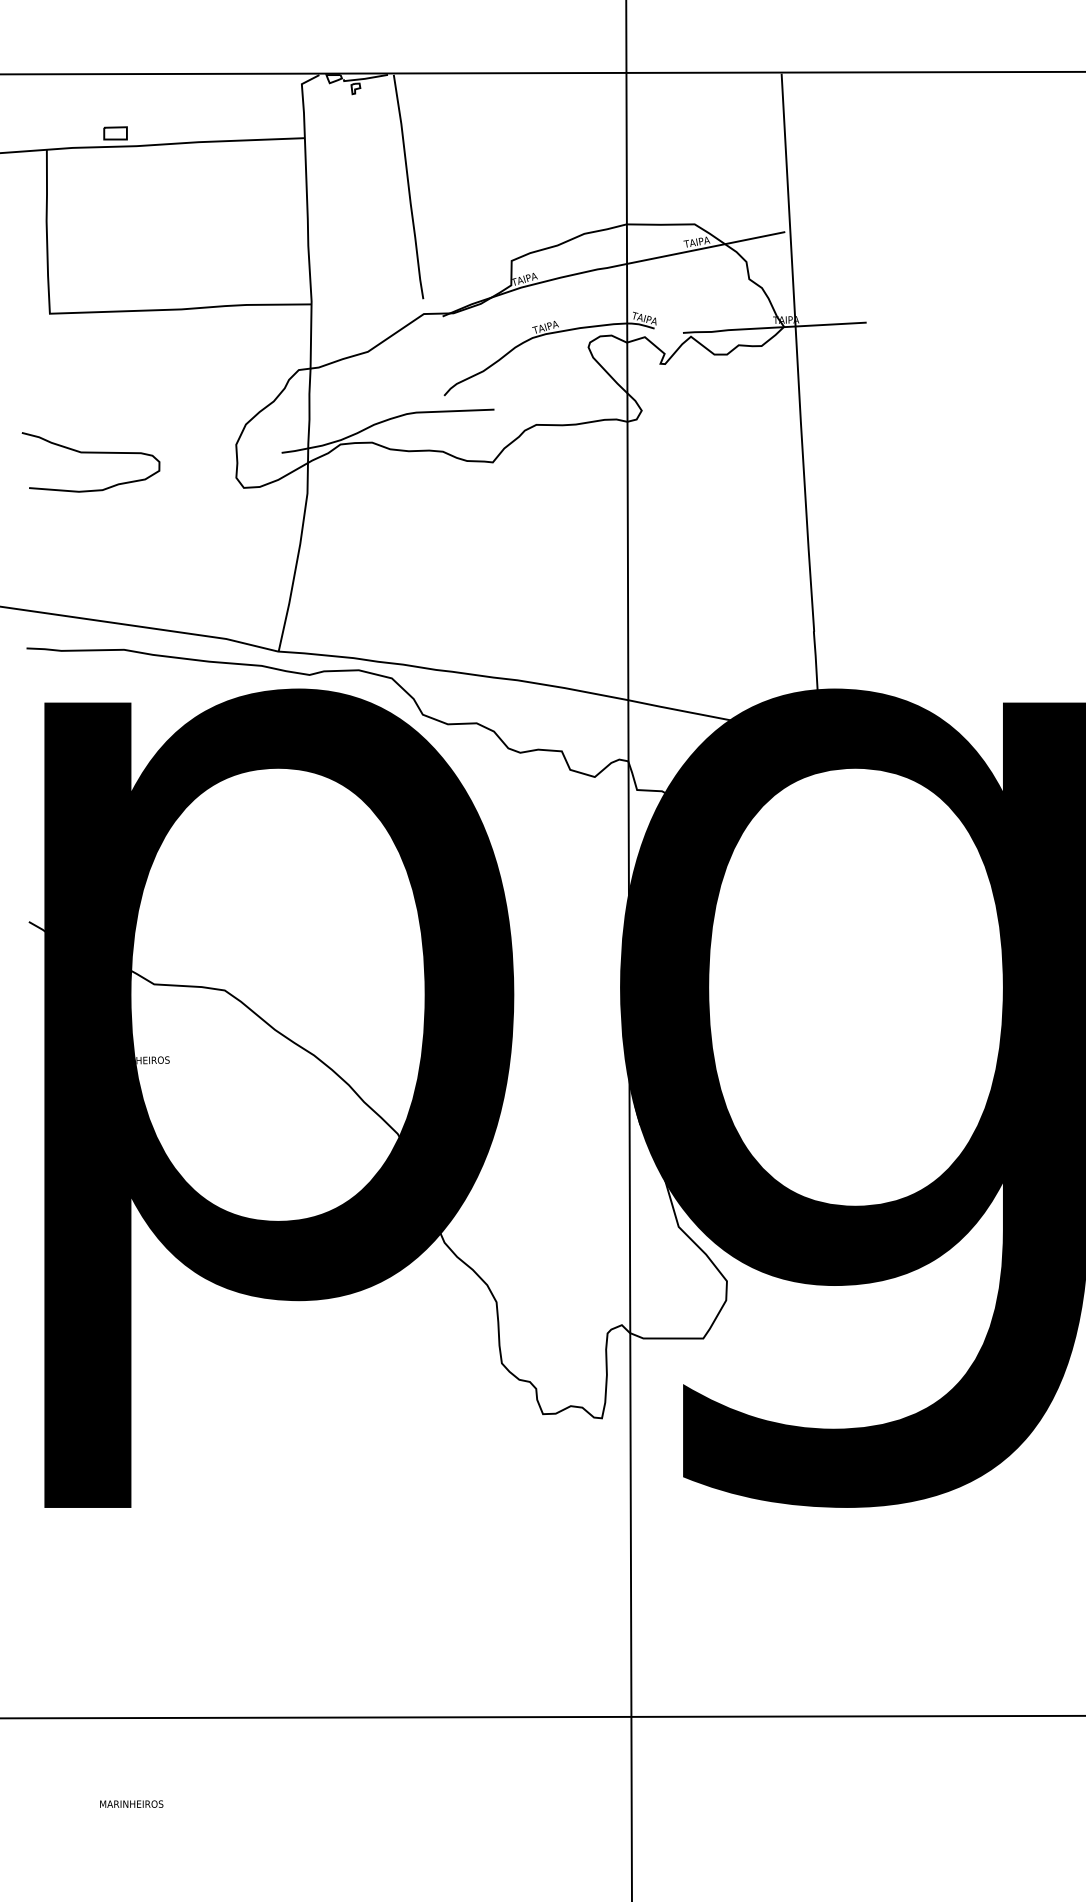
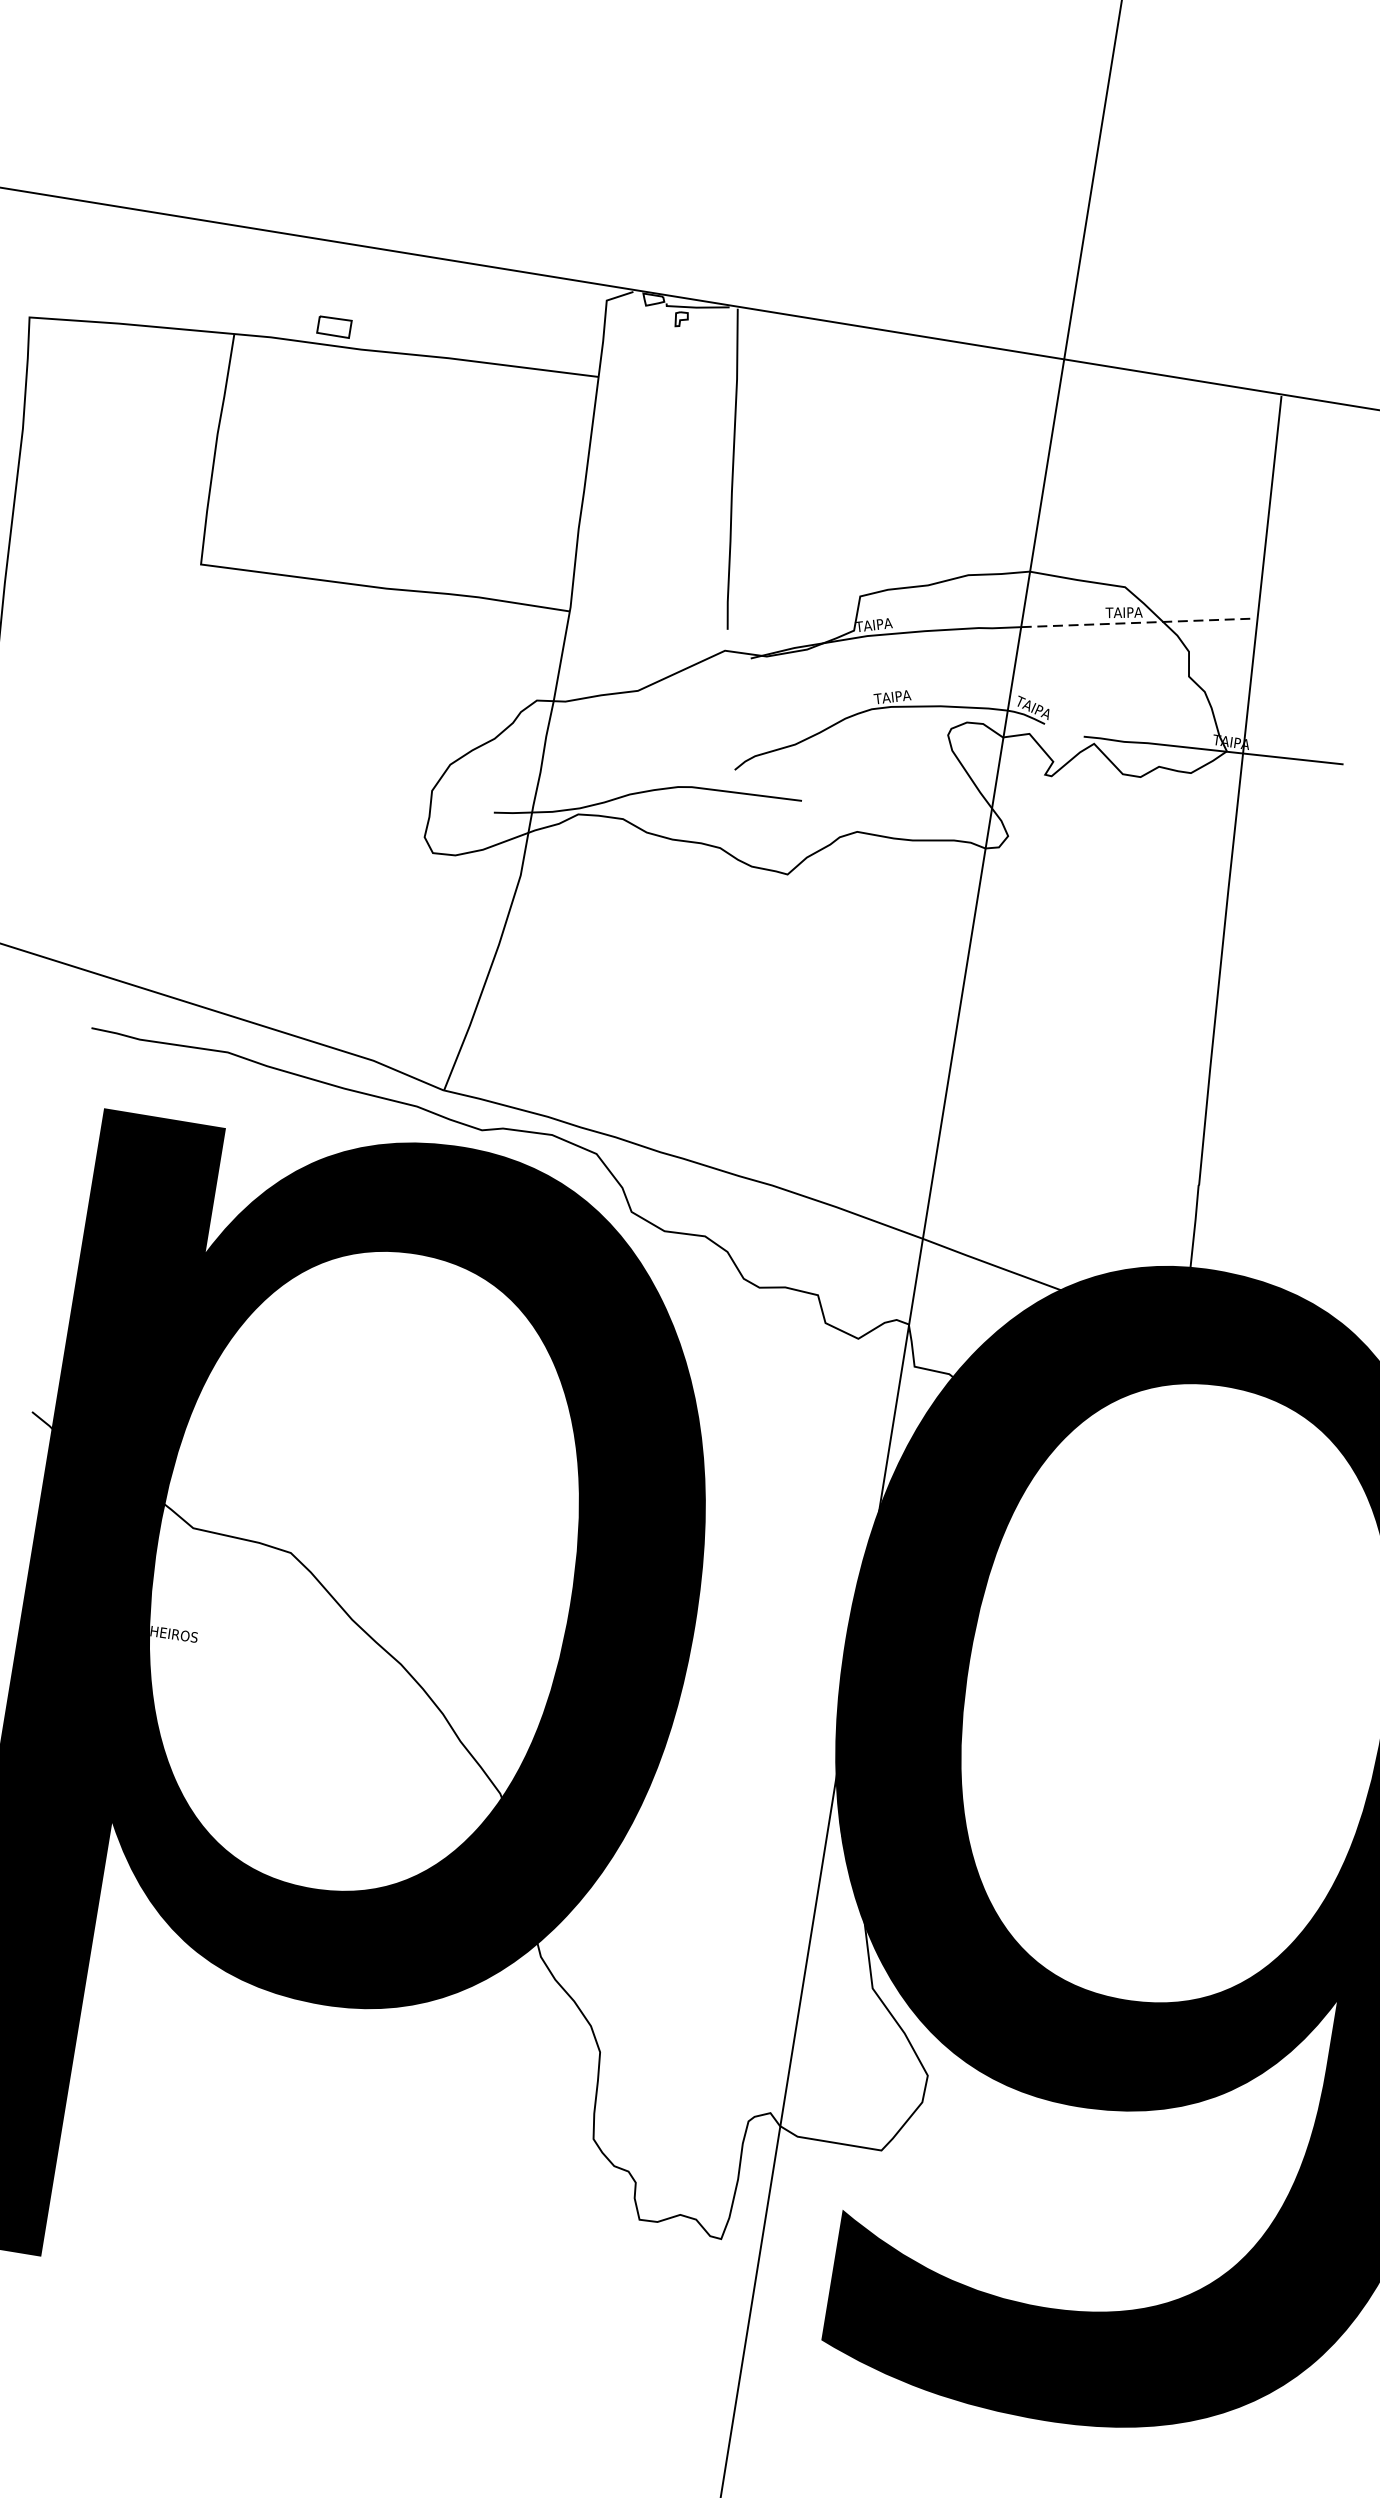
line: (706, 248) -> (1136, 623), solid -> dashed
curve: (90, 453) -> (225, 769), removed

